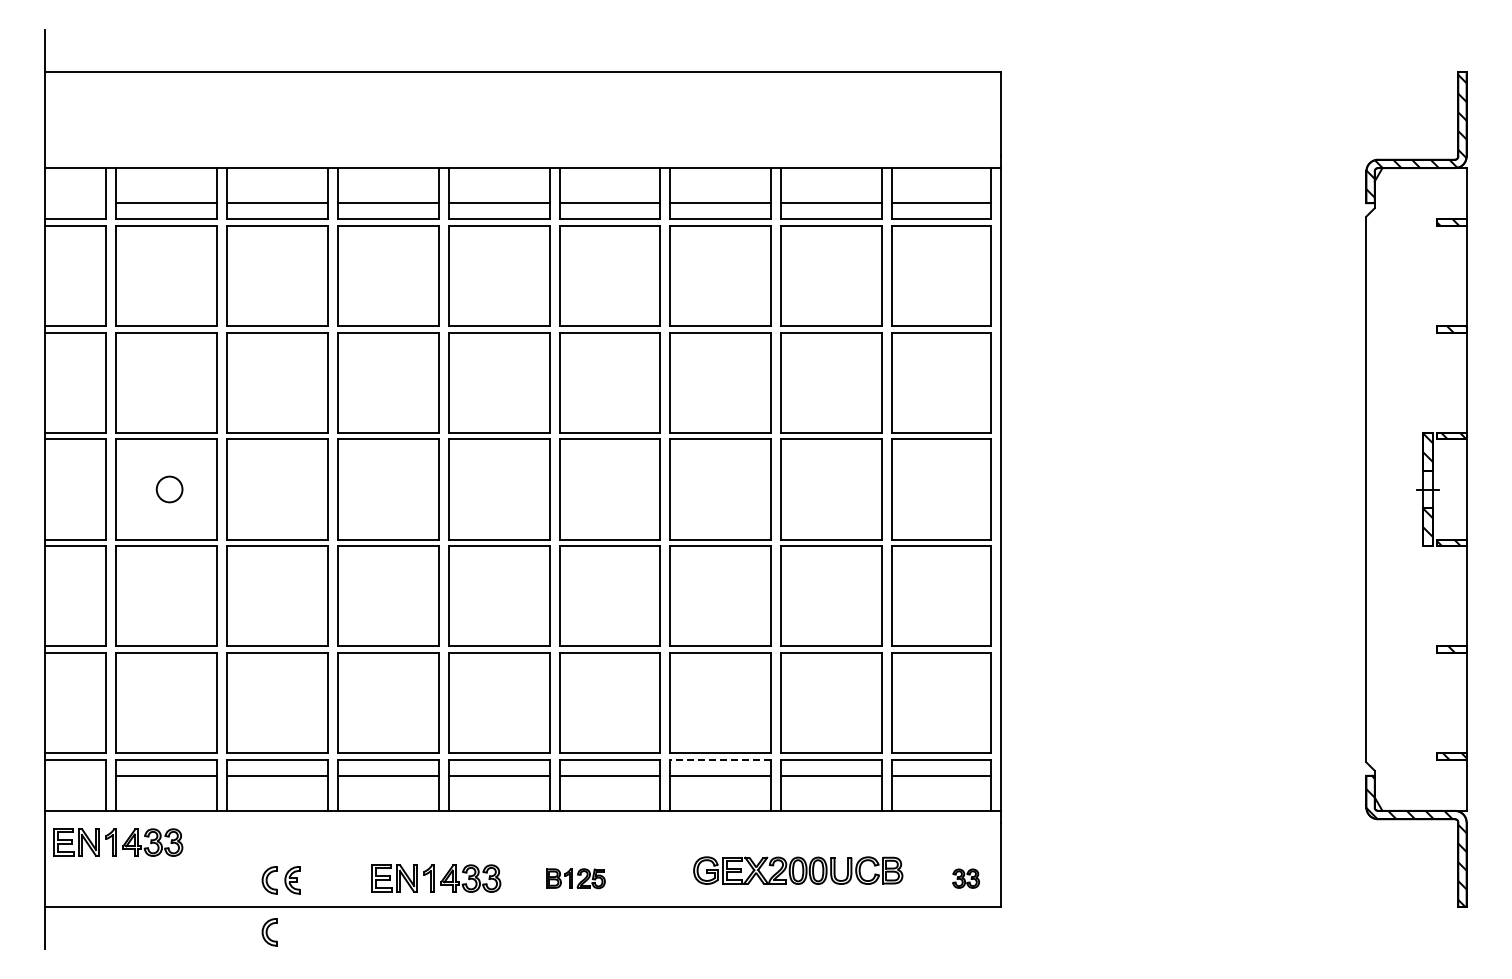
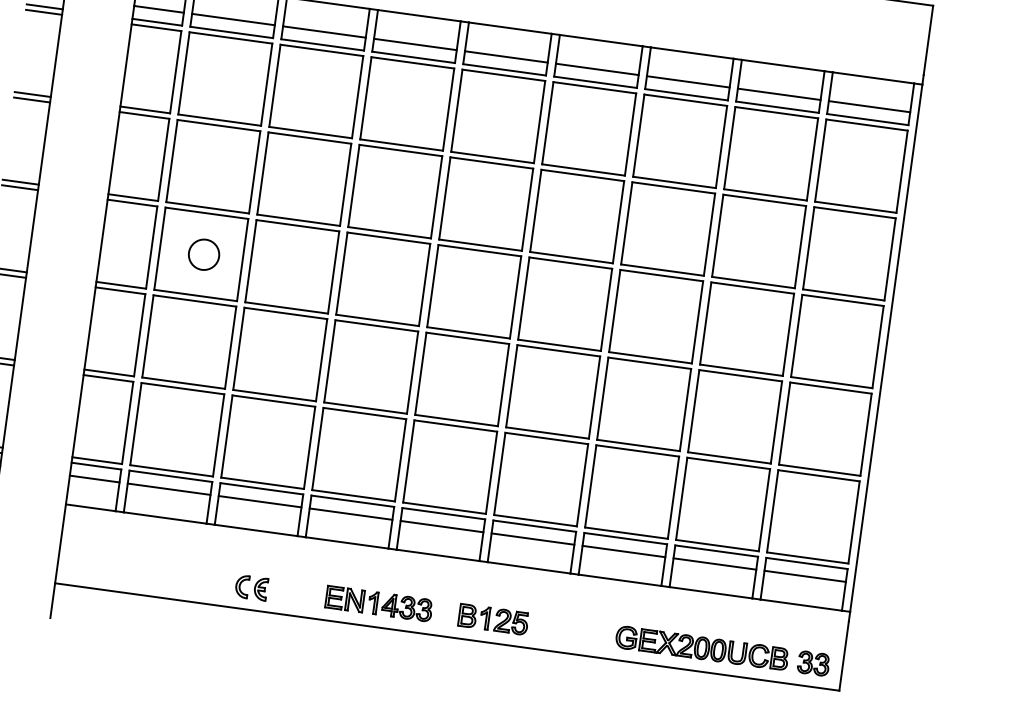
line: (75, 203) -> (158, 9), added
circle: (169, 489) -> (203, 254), size x1.43
line: (720, 760) -> (625, 538), dashed -> solid
line: (75, 775) -> (94, 478), added
part: (118, 842) -> (122, 538), removed
part: (798, 870) -> (702, 648), moved
part: (575, 878) -> (493, 619), size x1.43
part: (965, 878) -> (813, 663), size x1.43
part: (269, 932) -> (236, 629), removed

